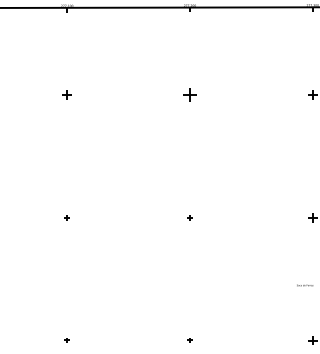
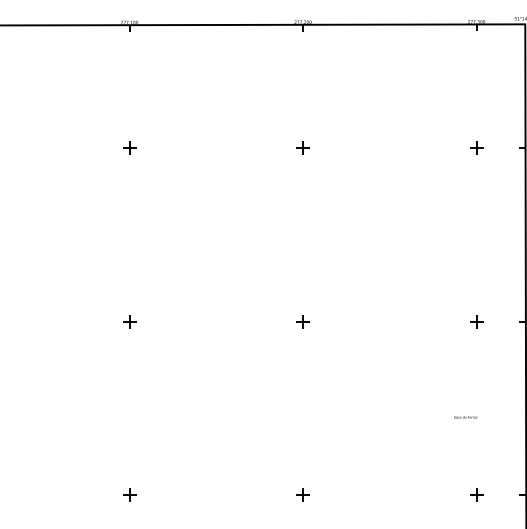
part: (189, 94) -> (302, 147), size x0.71
part: (67, 217) -> (129, 321), size x1.67
part: (189, 217) -> (302, 321), size x1.67
part: (67, 339) -> (129, 494), size x1.67
part: (189, 339) -> (302, 494), size x1.67

